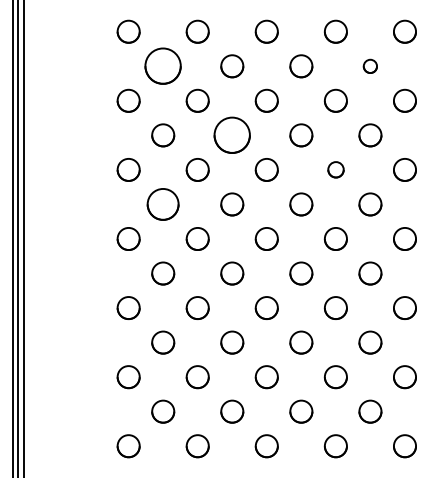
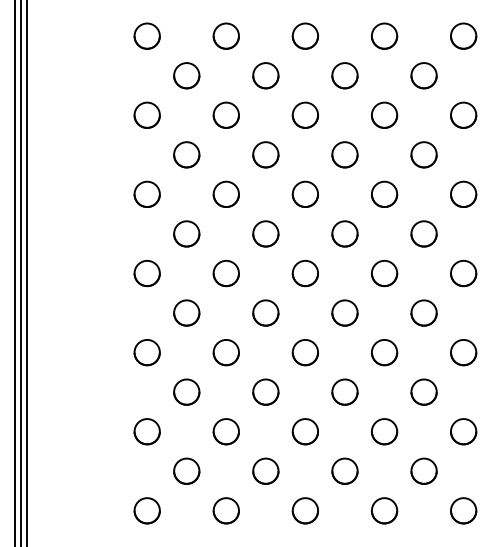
circle: (162, 66) -> (186, 75), size x0.62
circle: (369, 66) -> (423, 75), size x1.67
circle: (231, 135) -> (265, 154), size x0.62
circle: (335, 169) -> (384, 193), size x1.43
circle: (162, 204) -> (186, 233), size x0.71

